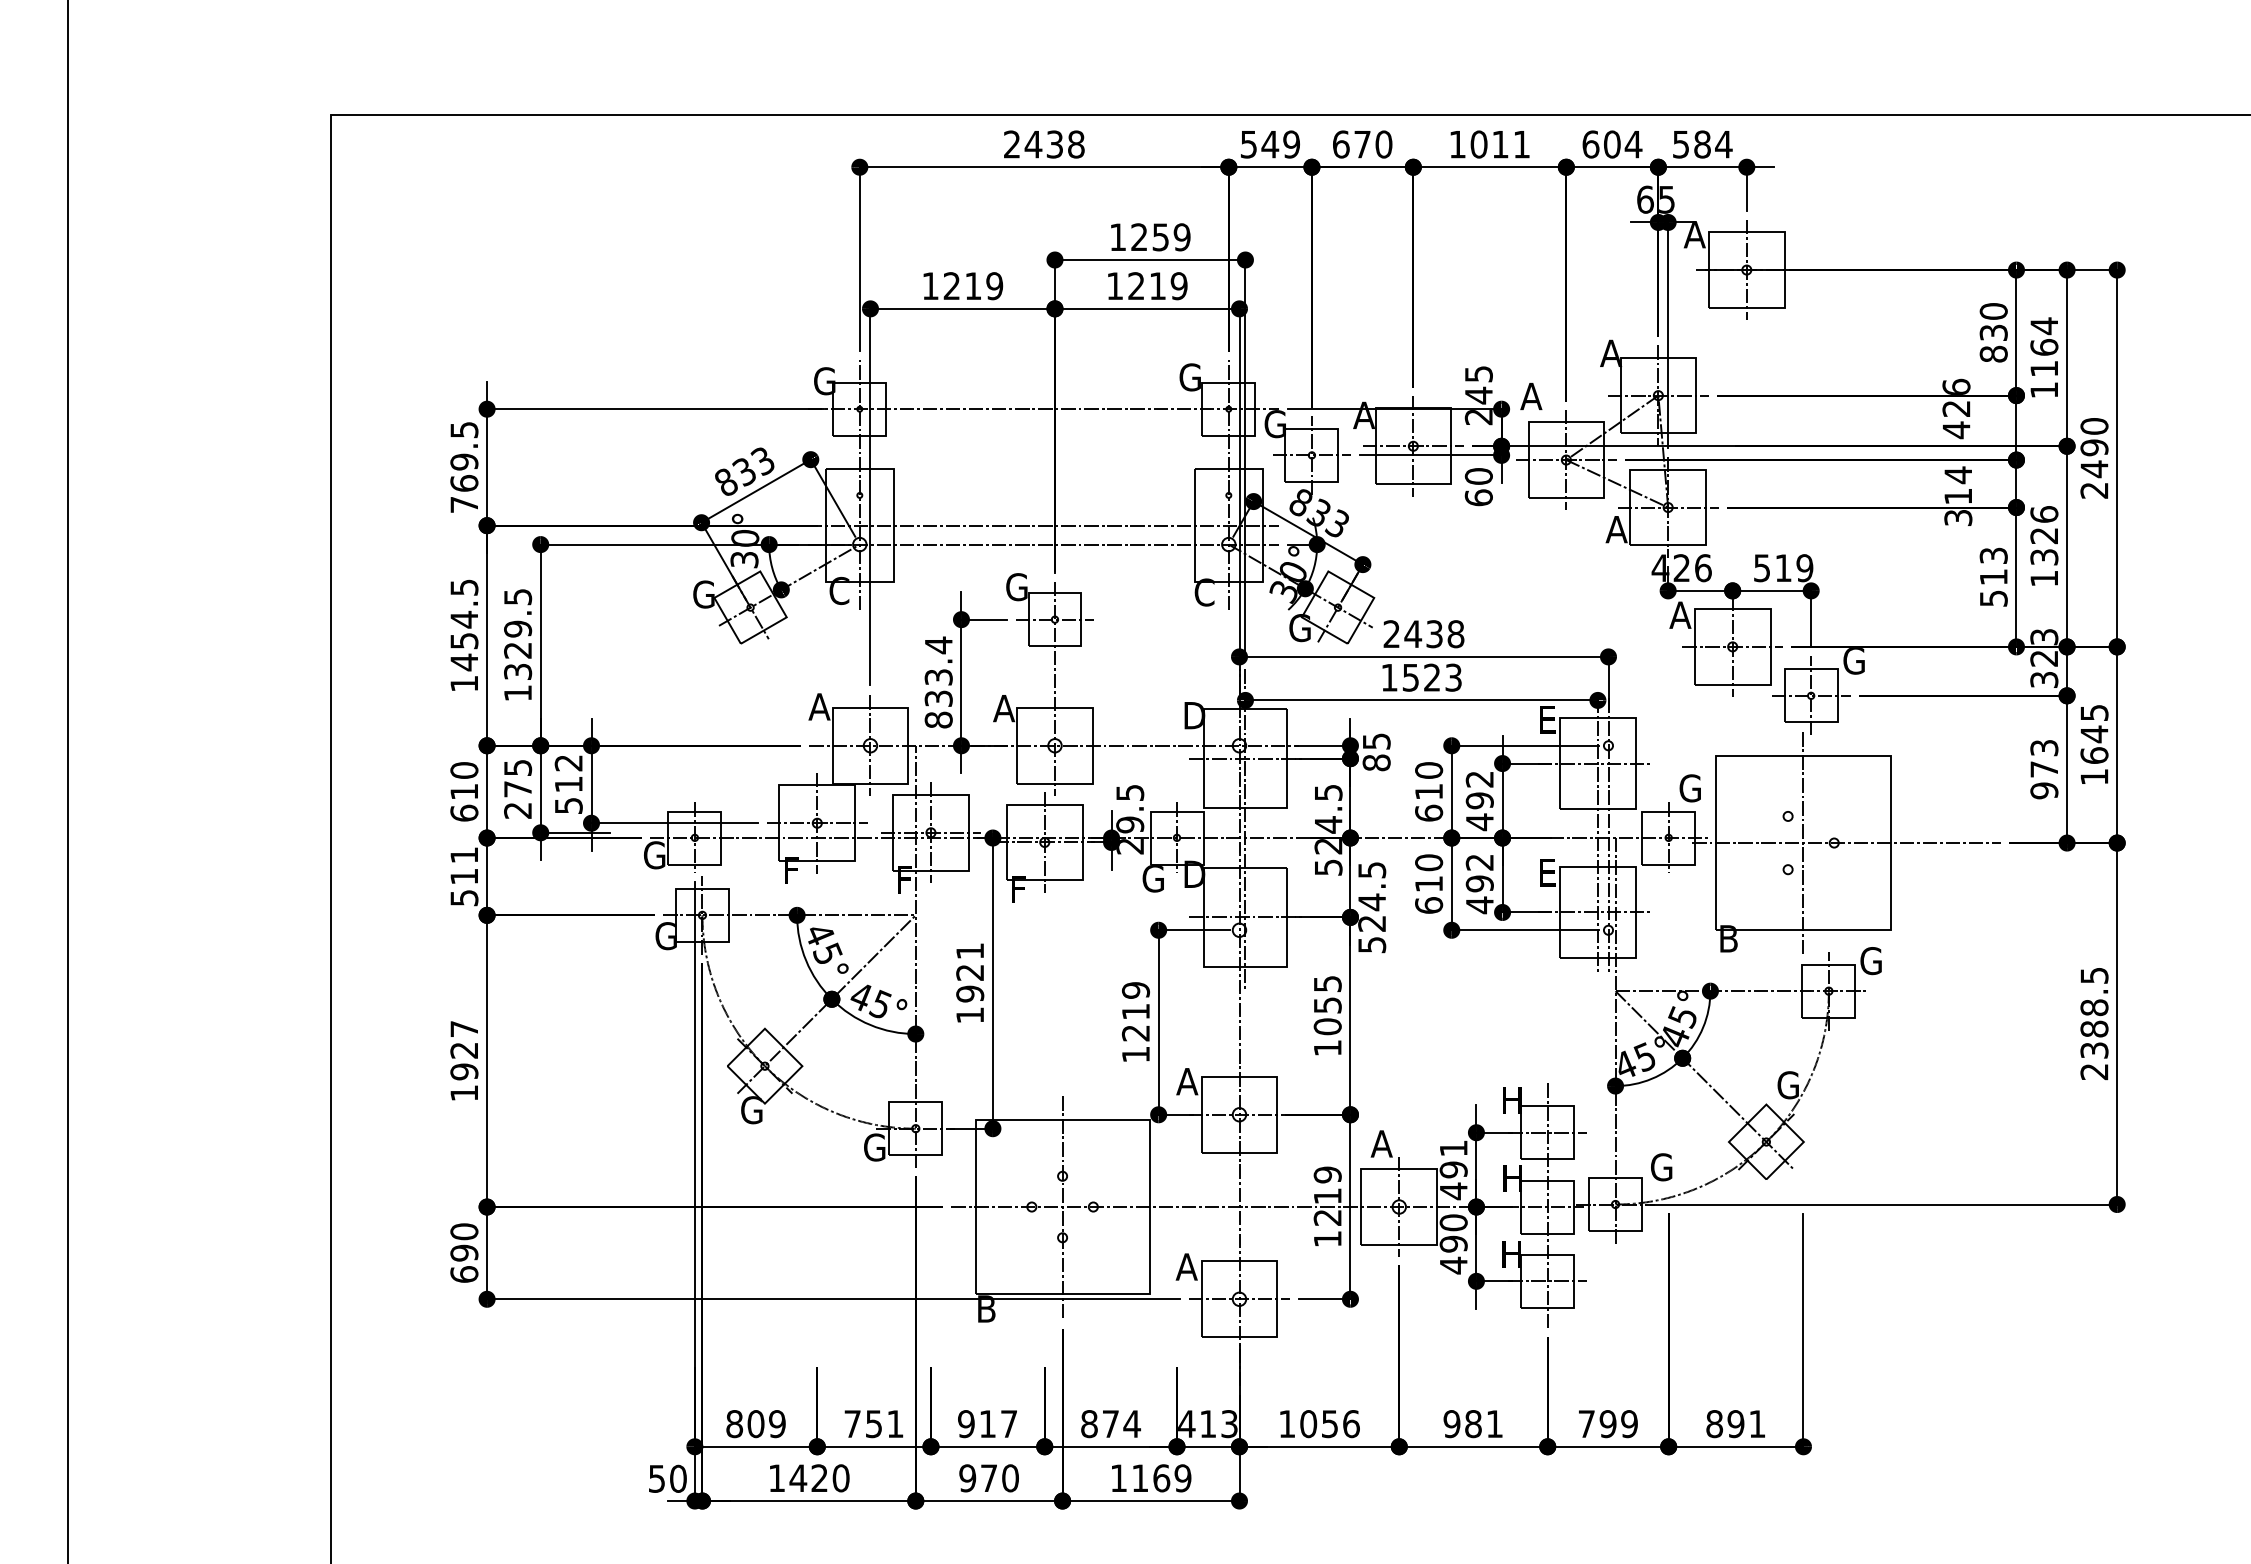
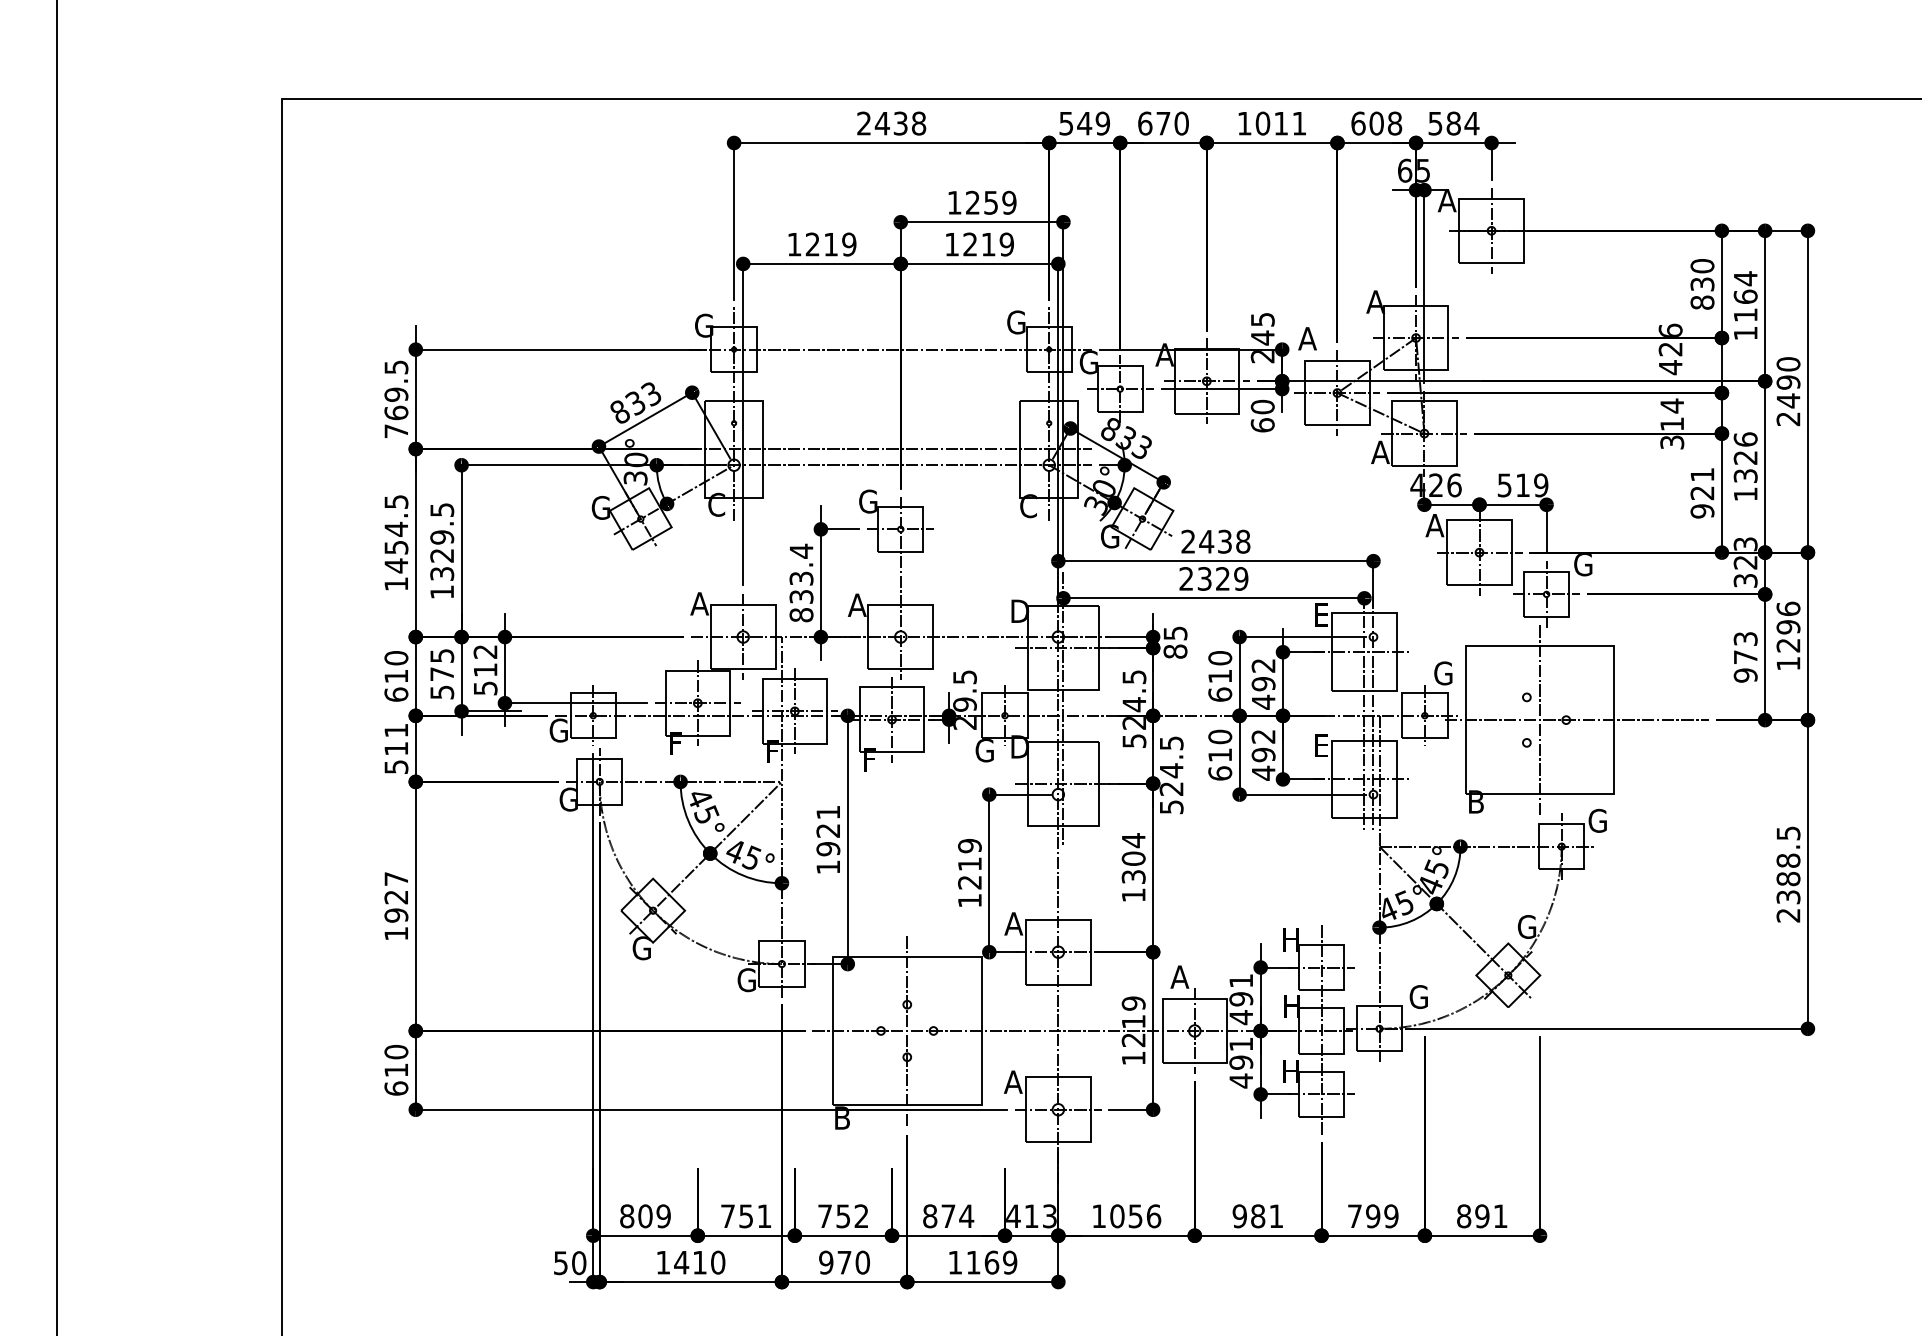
text: (1633, 144) -> (1394, 123), 604 -> 608
text: (1993, 577) -> (1702, 493), 513 -> 921
text: (1421, 677) -> (1213, 578), 1523 -> 2329
text: (2094, 733) -> (1788, 626), 1645 -> 1296
text: (518, 810) -> (442, 692), 275 -> 575
text: (1327, 1005) -> (1133, 858), 1055 -> 1304
text: (1453, 1222) -> (1241, 1044), 490 -> 491
text: (464, 1252) -> (396, 1069), 690 -> 610
text: (987, 1424) -> (843, 1216), 917 -> 752
text: (819, 1477) -> (699, 1261), 1420 -> 1410

